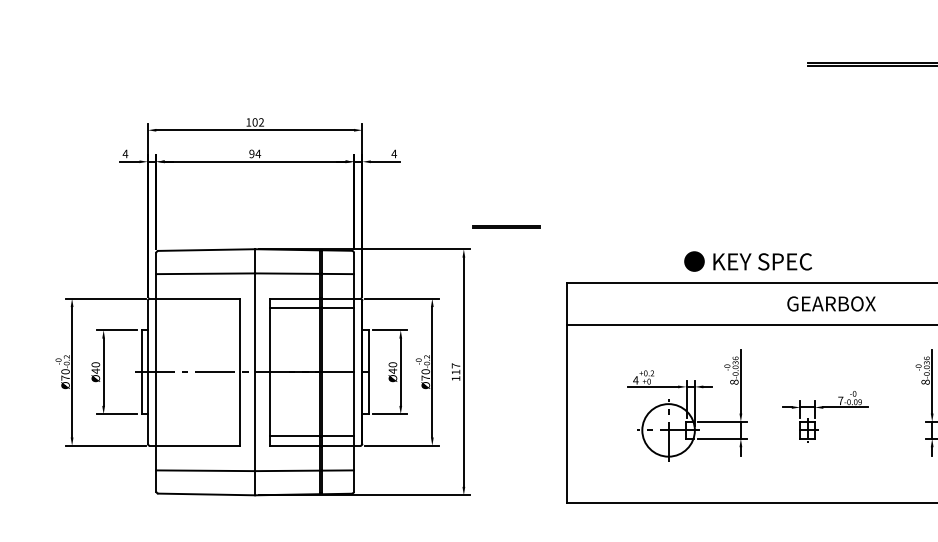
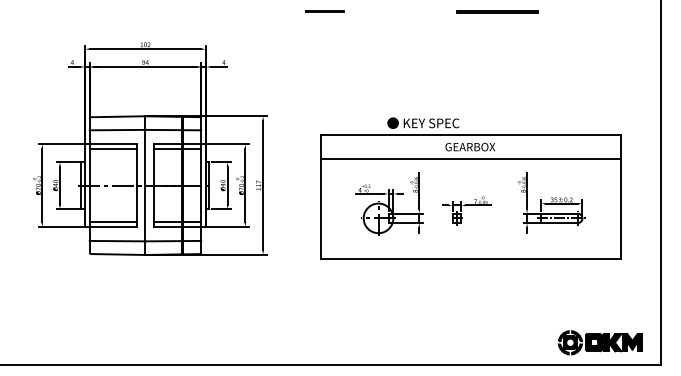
line: (505, 226) -> (324, 11), moved
line: (198, 308) -> (113, 149), added
line: (198, 435) -> (113, 221), added

